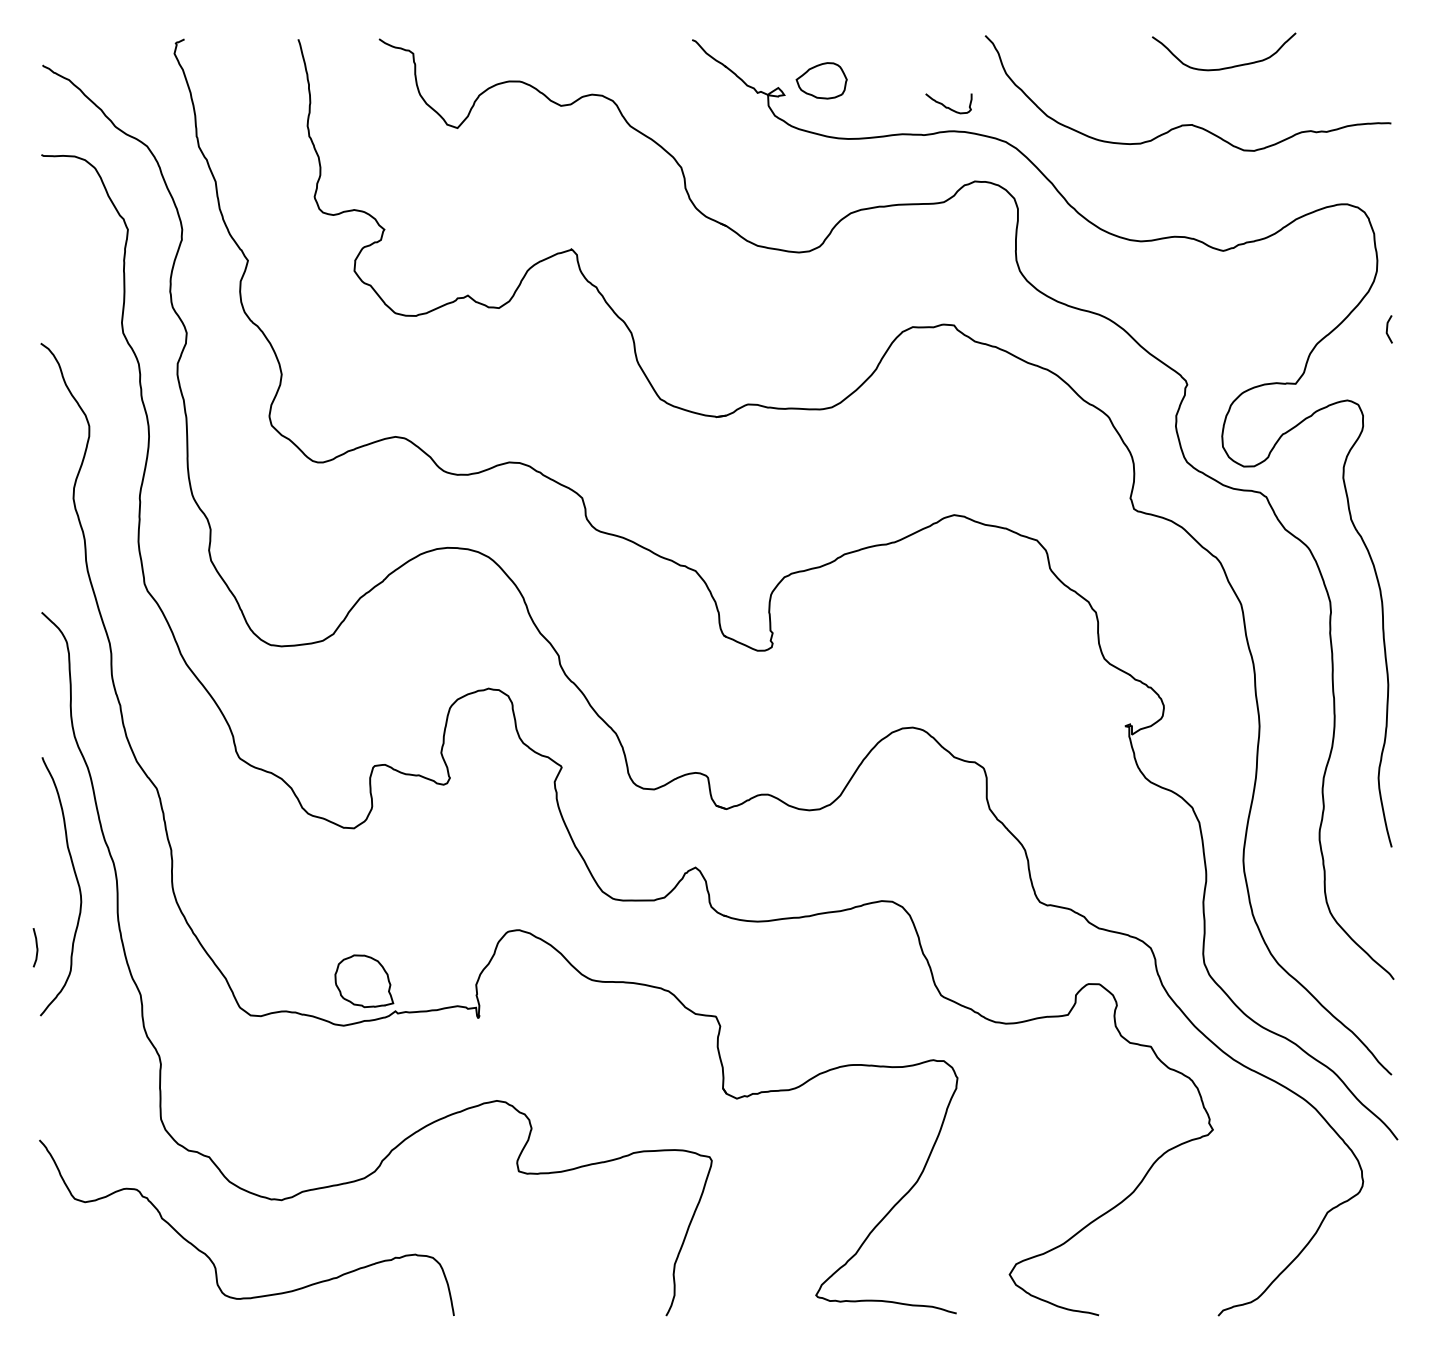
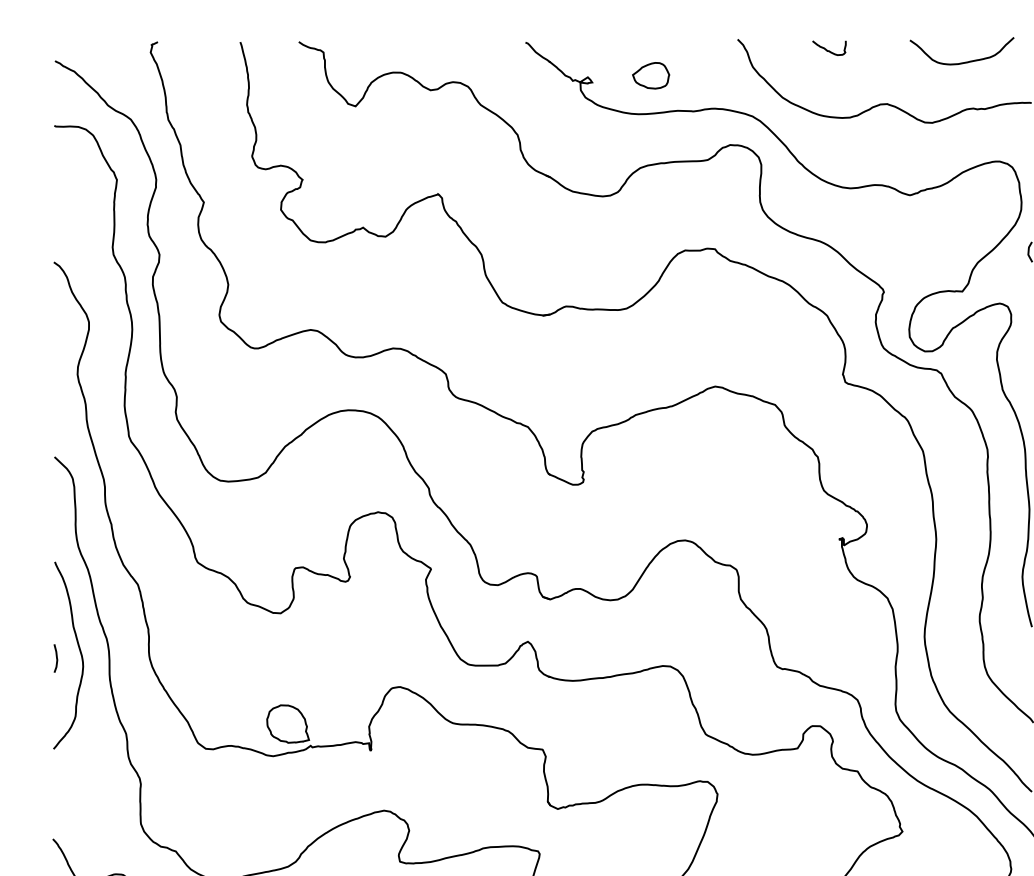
curve: (1229, 66) -> (965, 61), moved
part: (821, 80) -> (650, 75), moved
curve: (947, 106) -> (828, 50), moved
curve: (36, 947) -> (56, 658), moved

